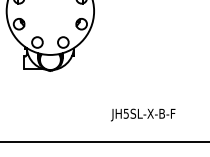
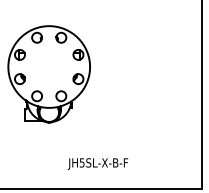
text: (142, 114) -> (97, 163), moved

